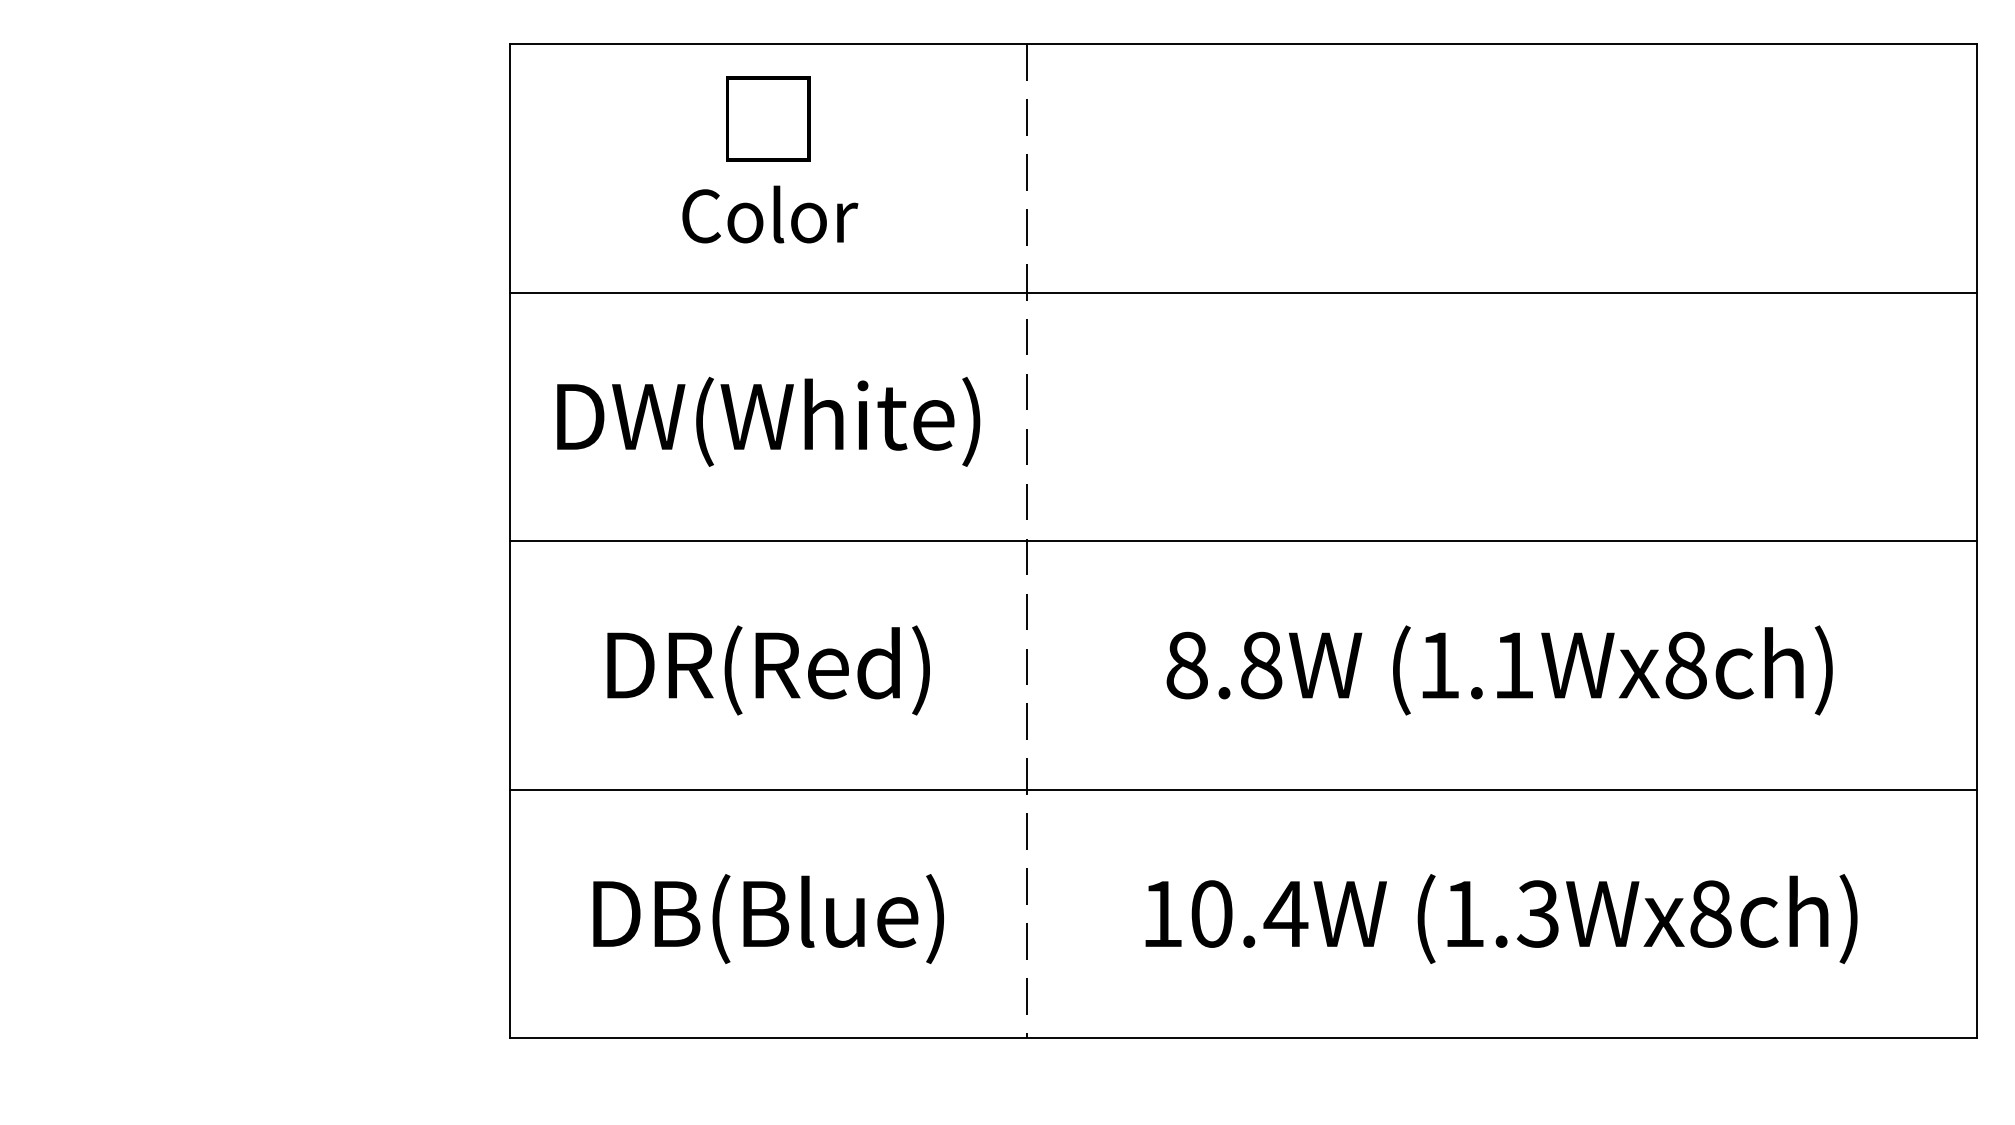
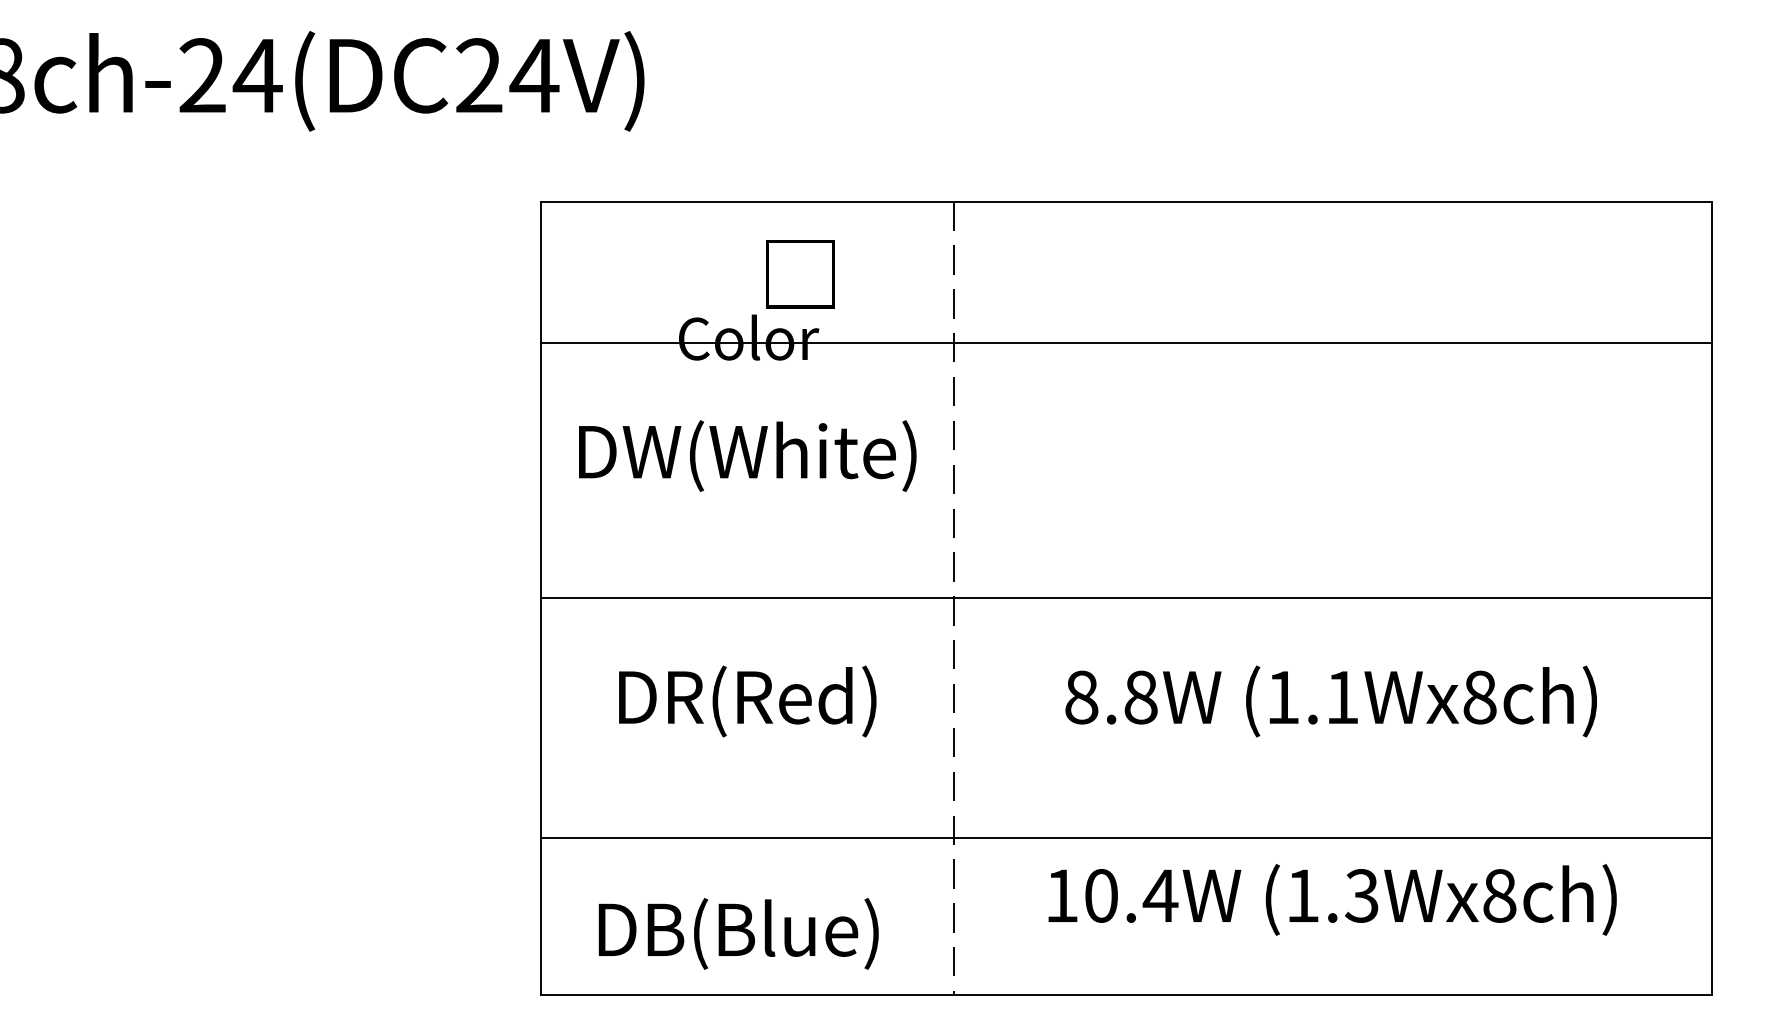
text: (768, 119) -> (800, 274), moved
line: (1243, 292) -> (1126, 342), moved
text: (768, 421) -> (747, 455), moved
line: (1243, 789) -> (1126, 837), moved
text: (768, 918) -> (738, 933), moved

